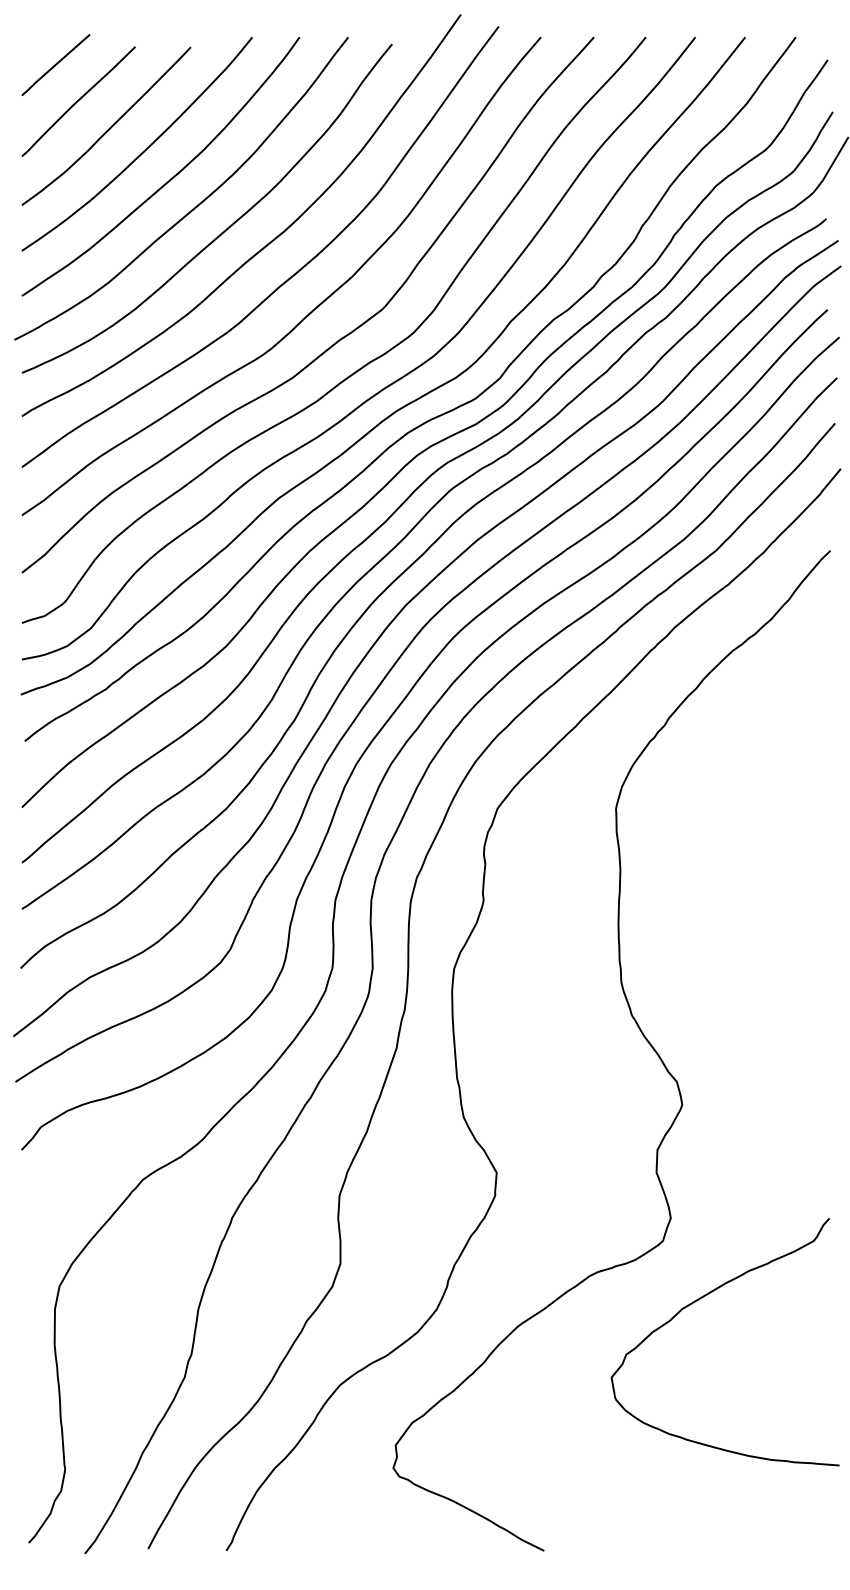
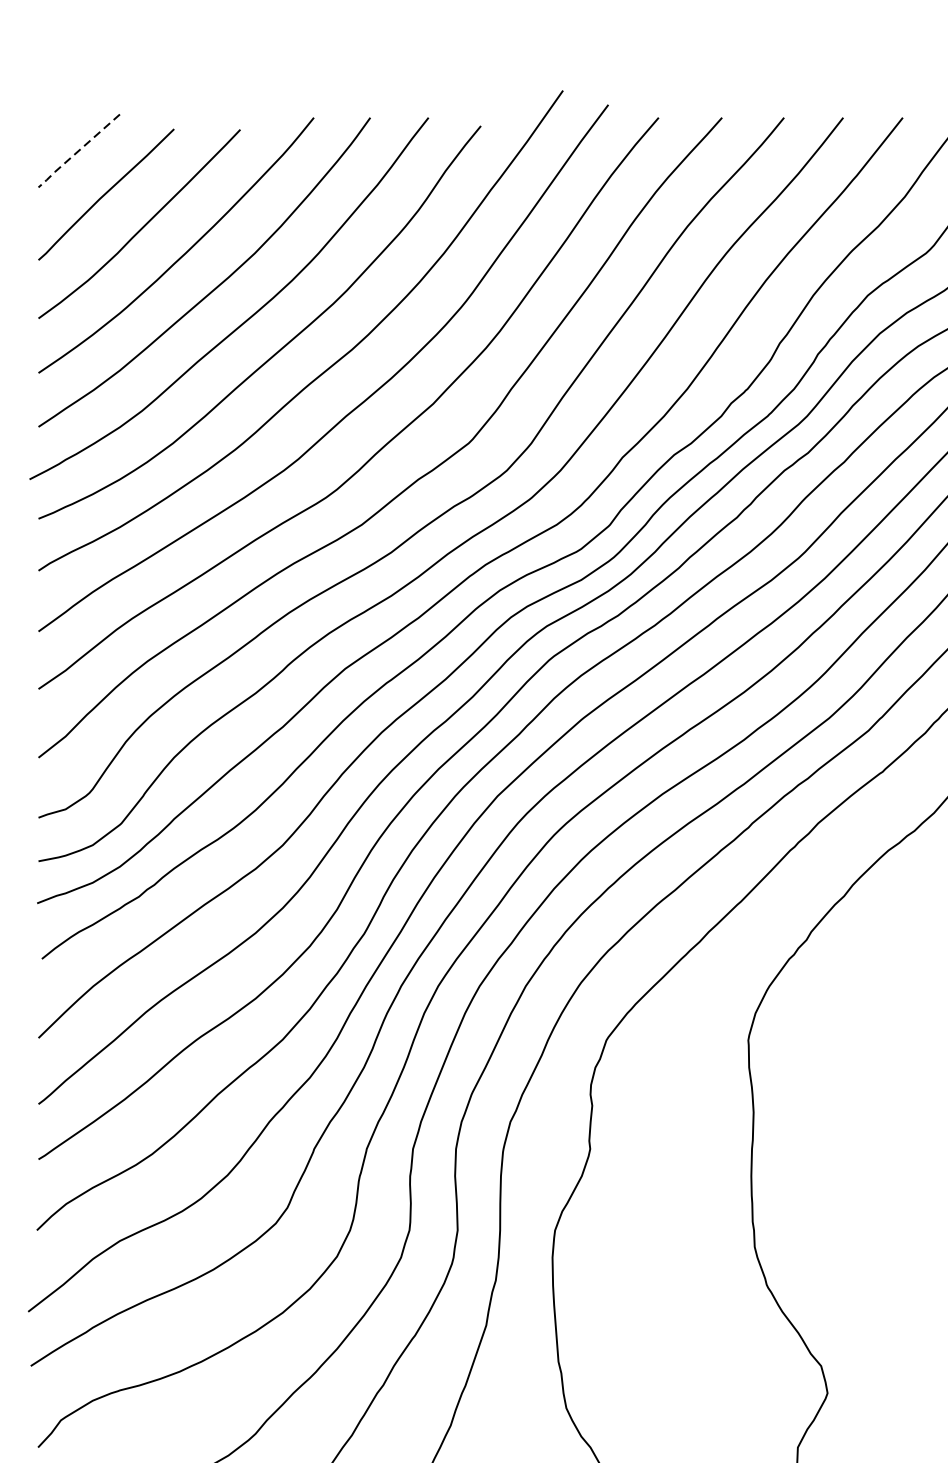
line: (54, 66) -> (77, 152), solid -> dashed

